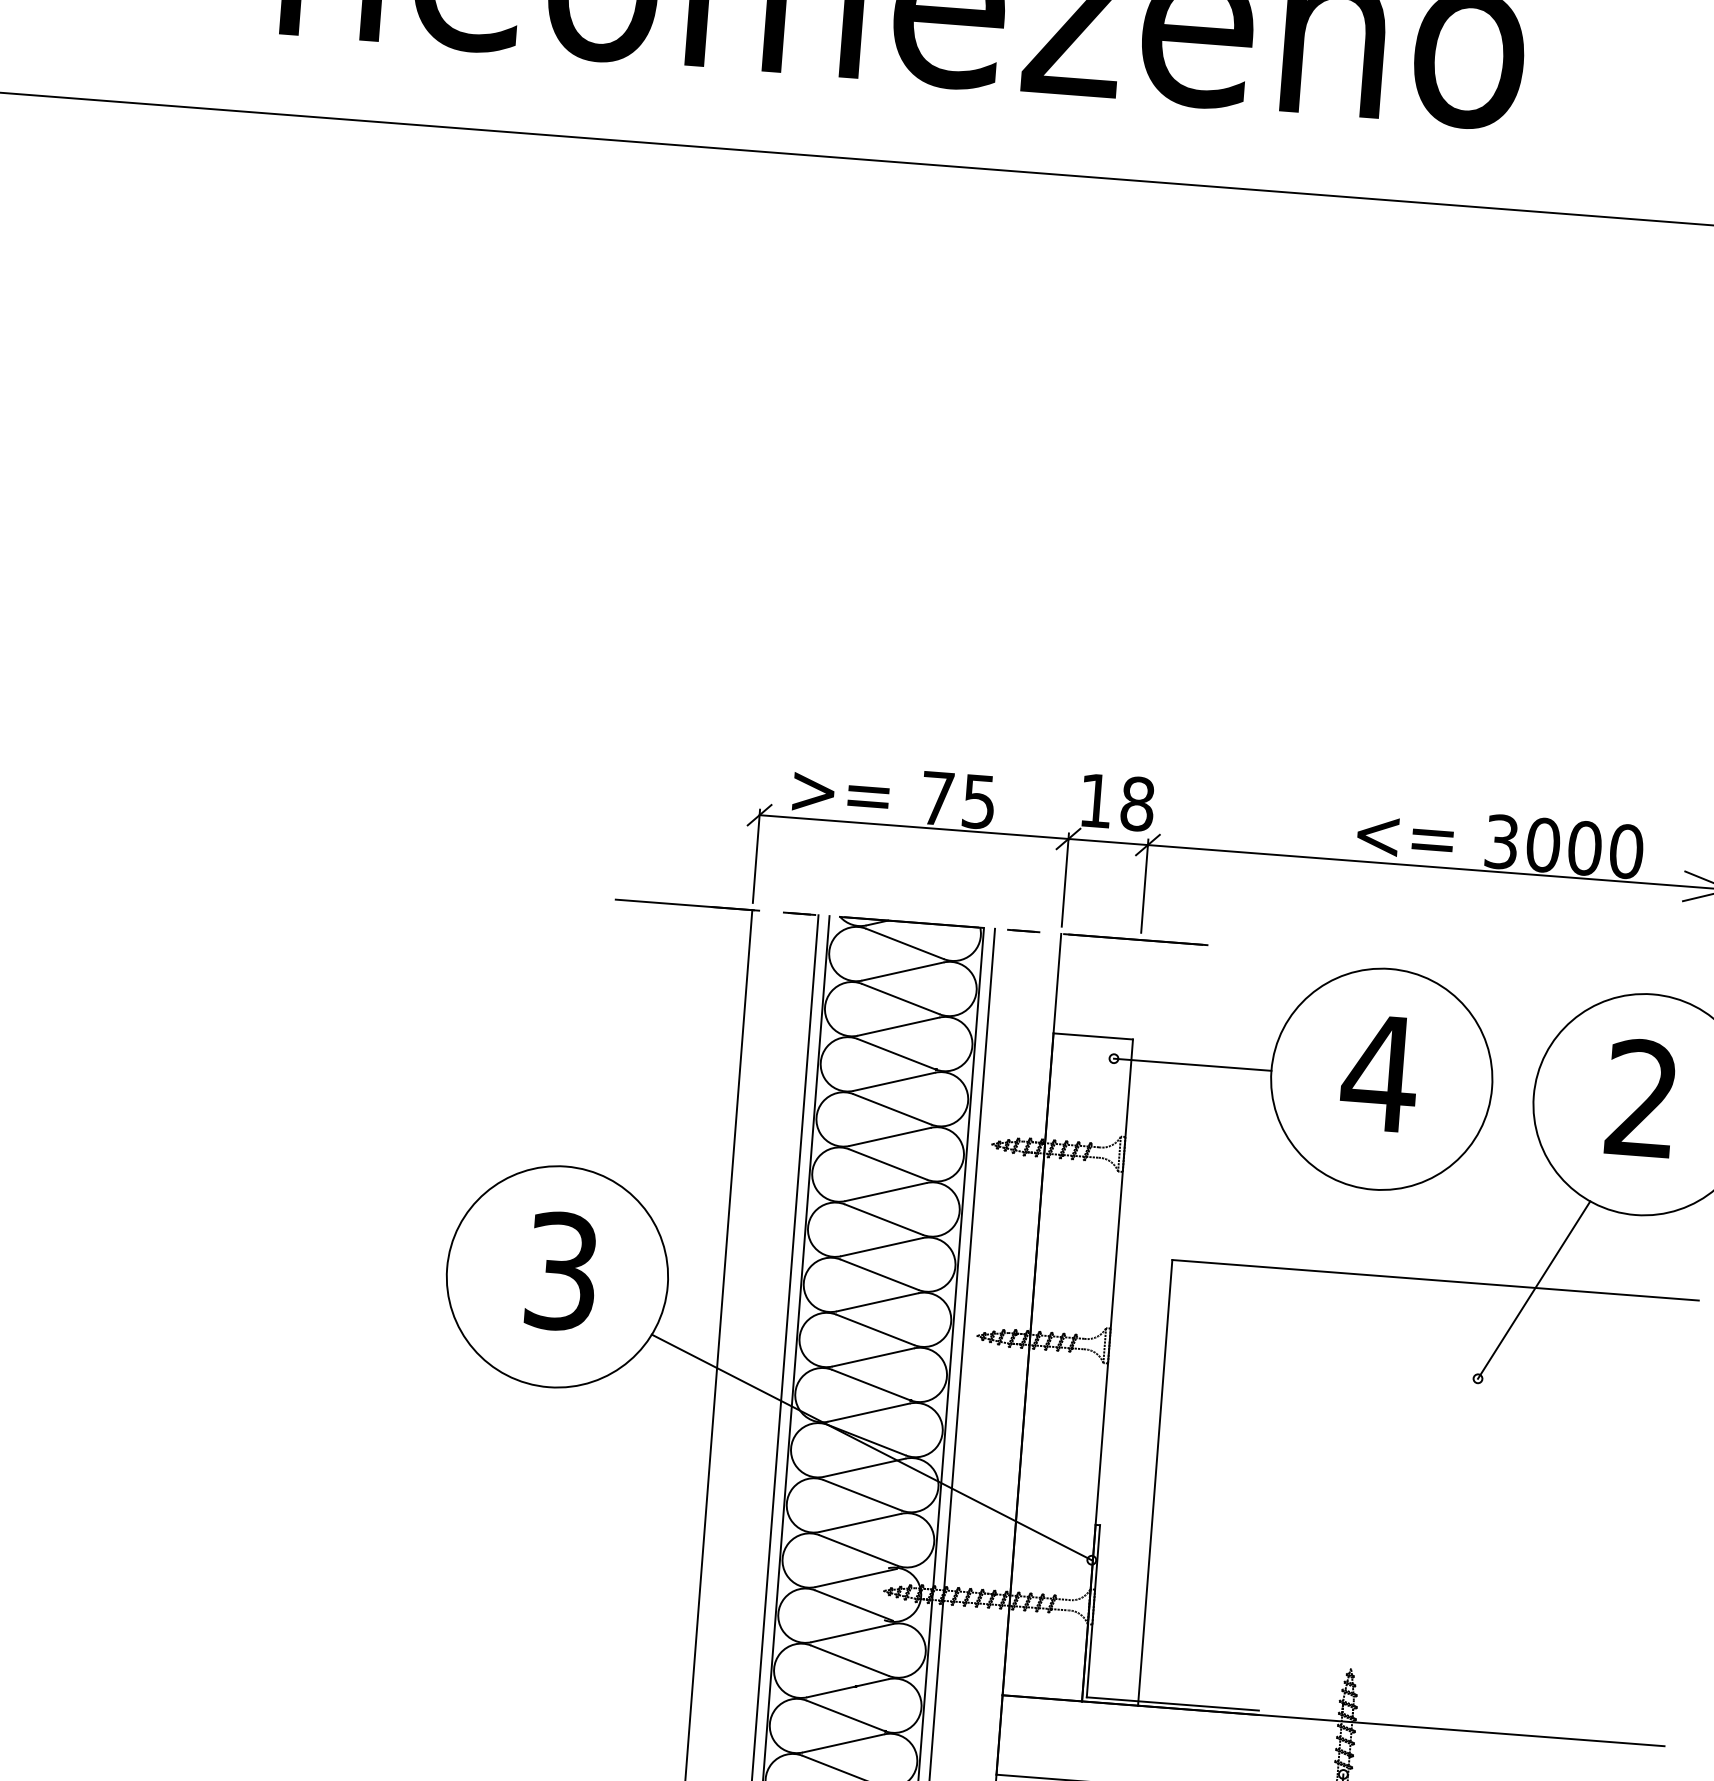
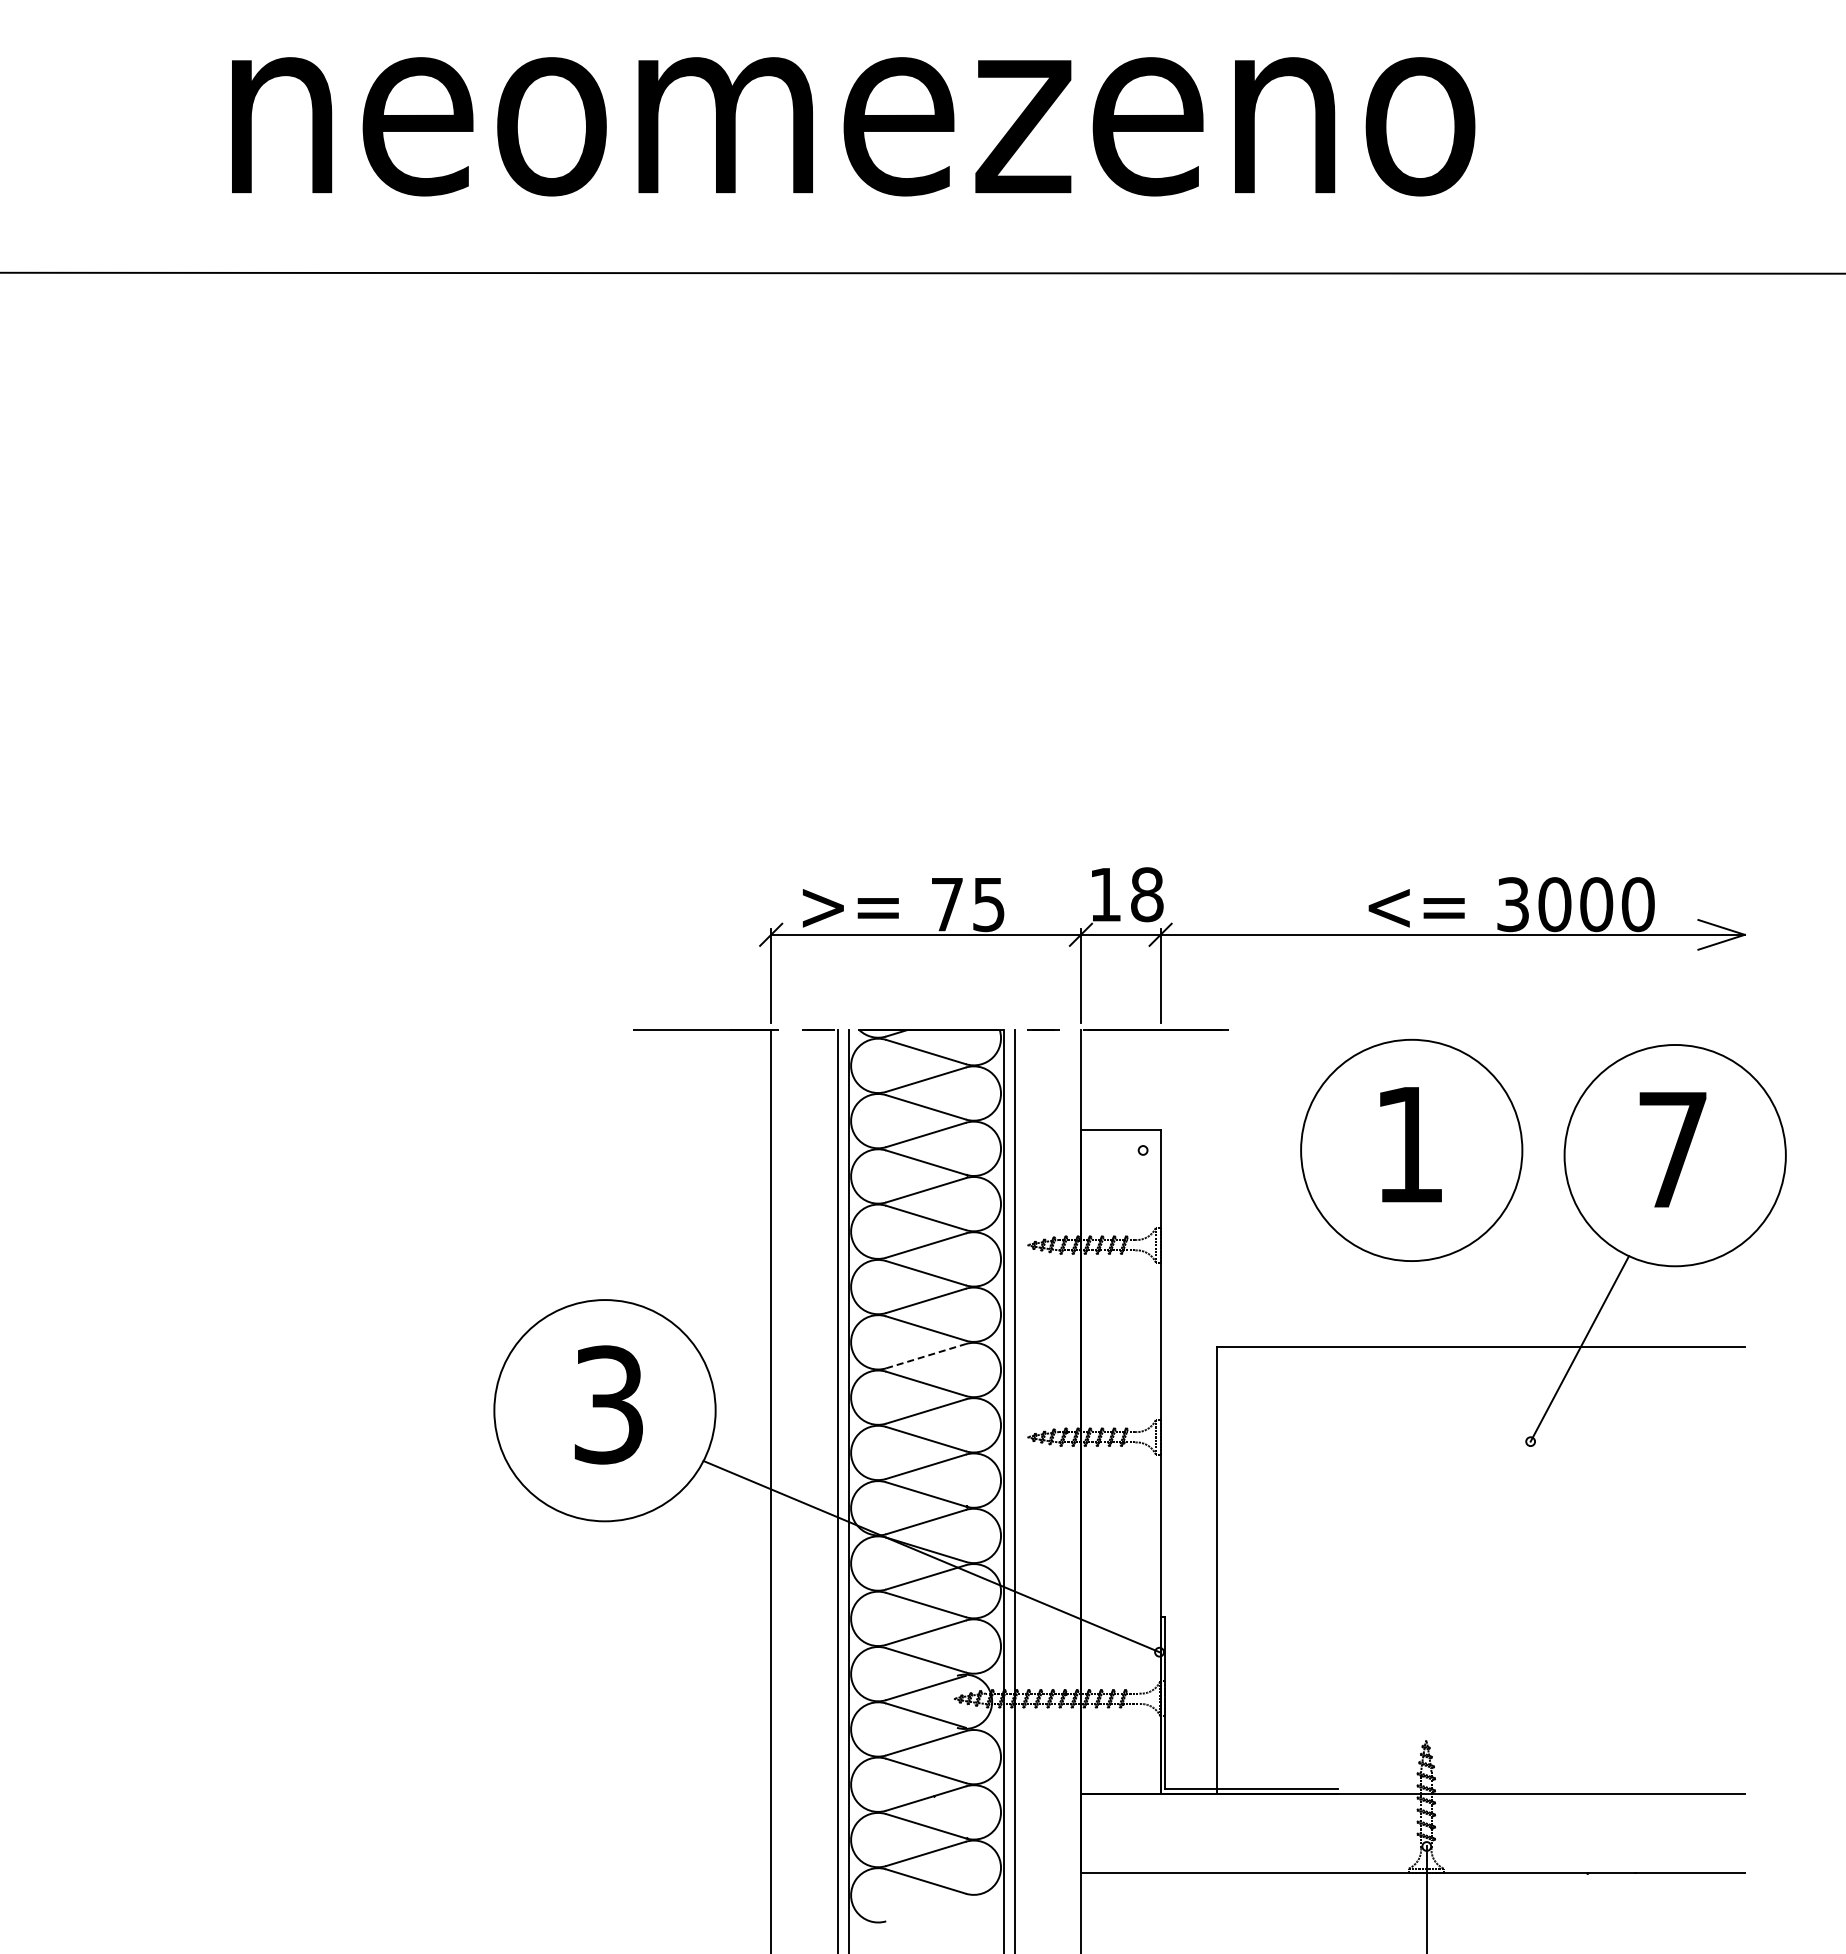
line: (1193, 1064) -> (1222, 1150), removed
text: (1379, 1073) -> (1408, 1144), 4 -> 1
text: (1641, 1097) -> (1672, 1148), 2 -> 7
line: (882, 1247) -> (926, 1356), solid -> dashed

